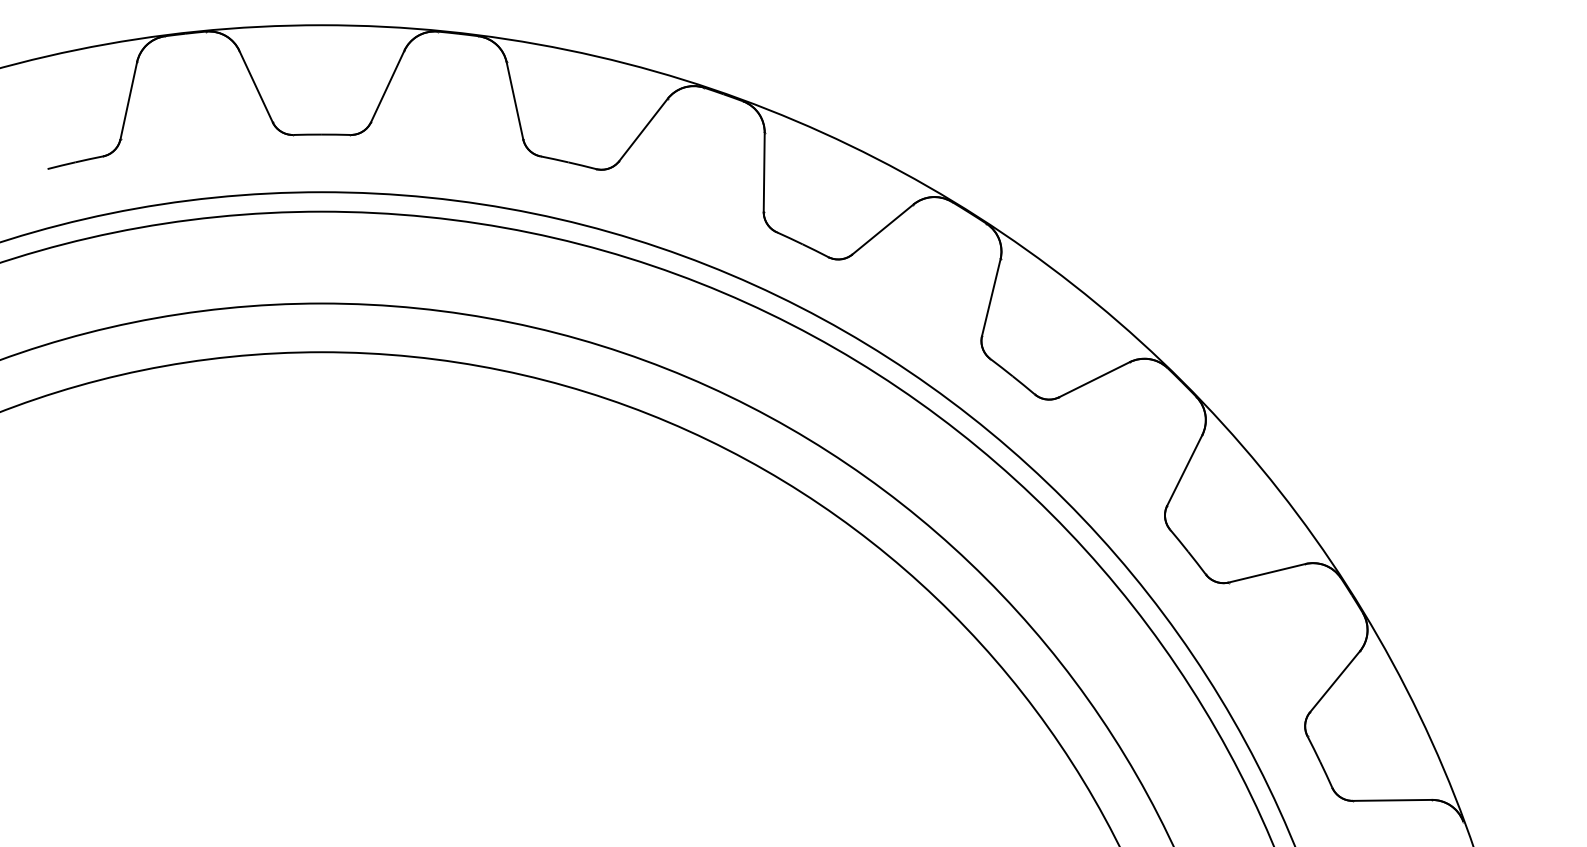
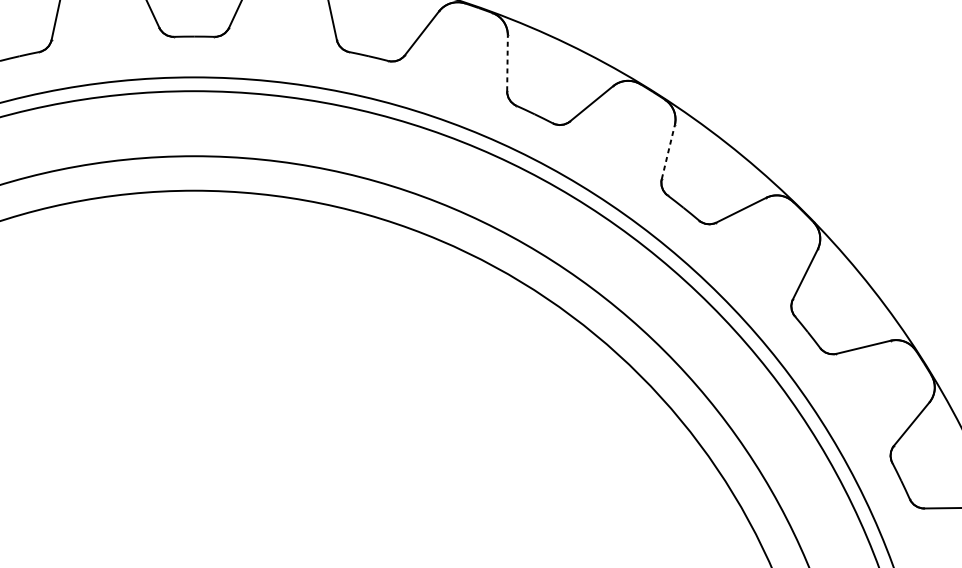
line: (764, 171) -> (507, 62), solid -> dashed
line: (991, 297) -> (668, 151), solid -> dashed

